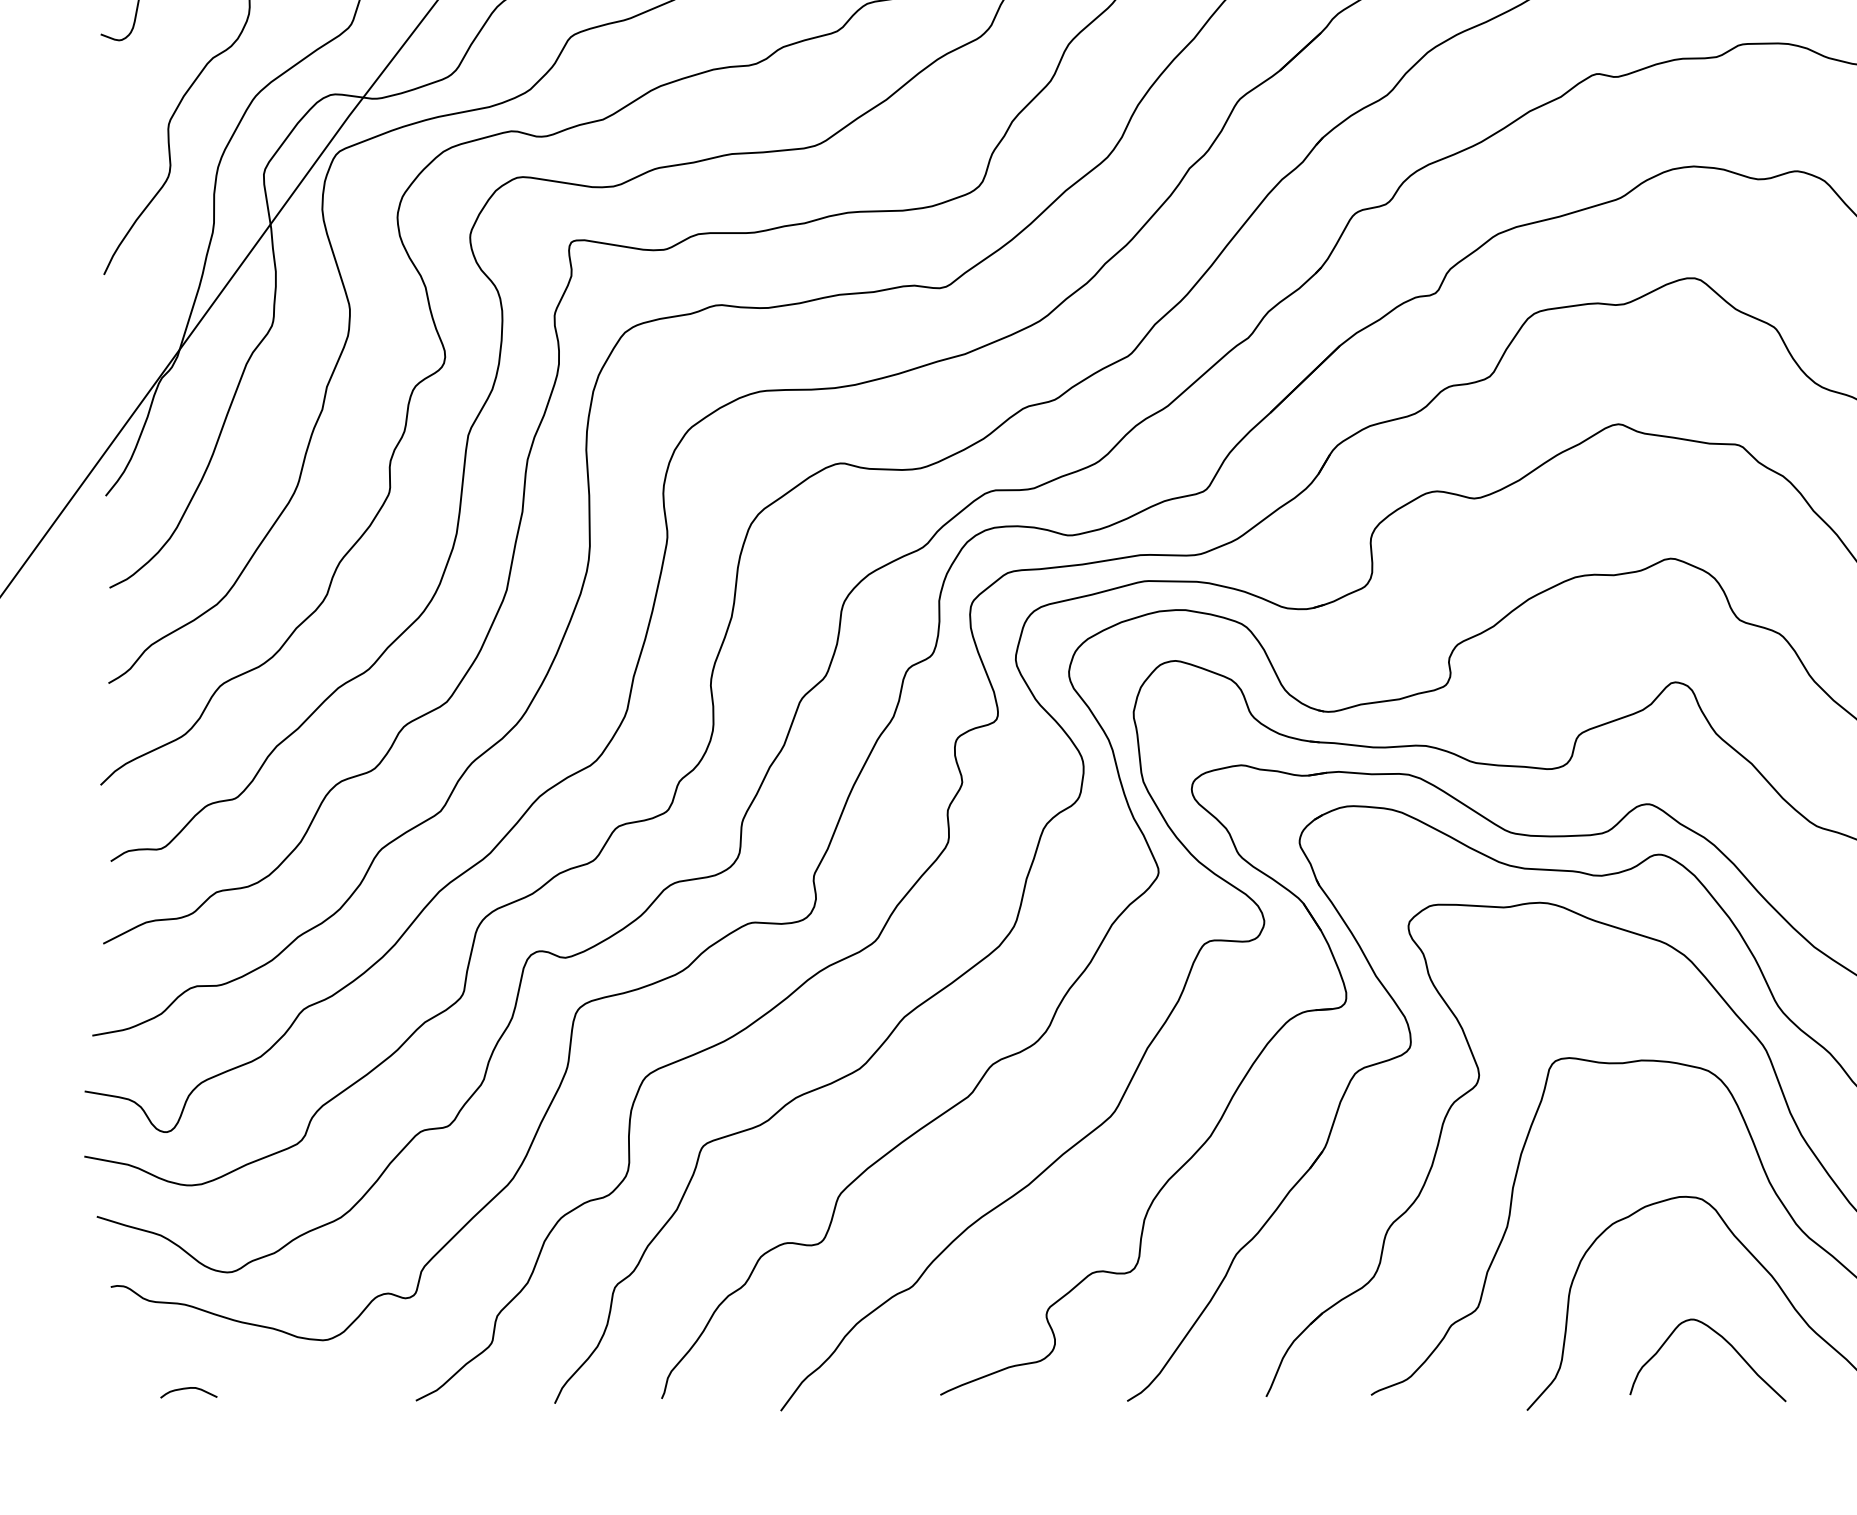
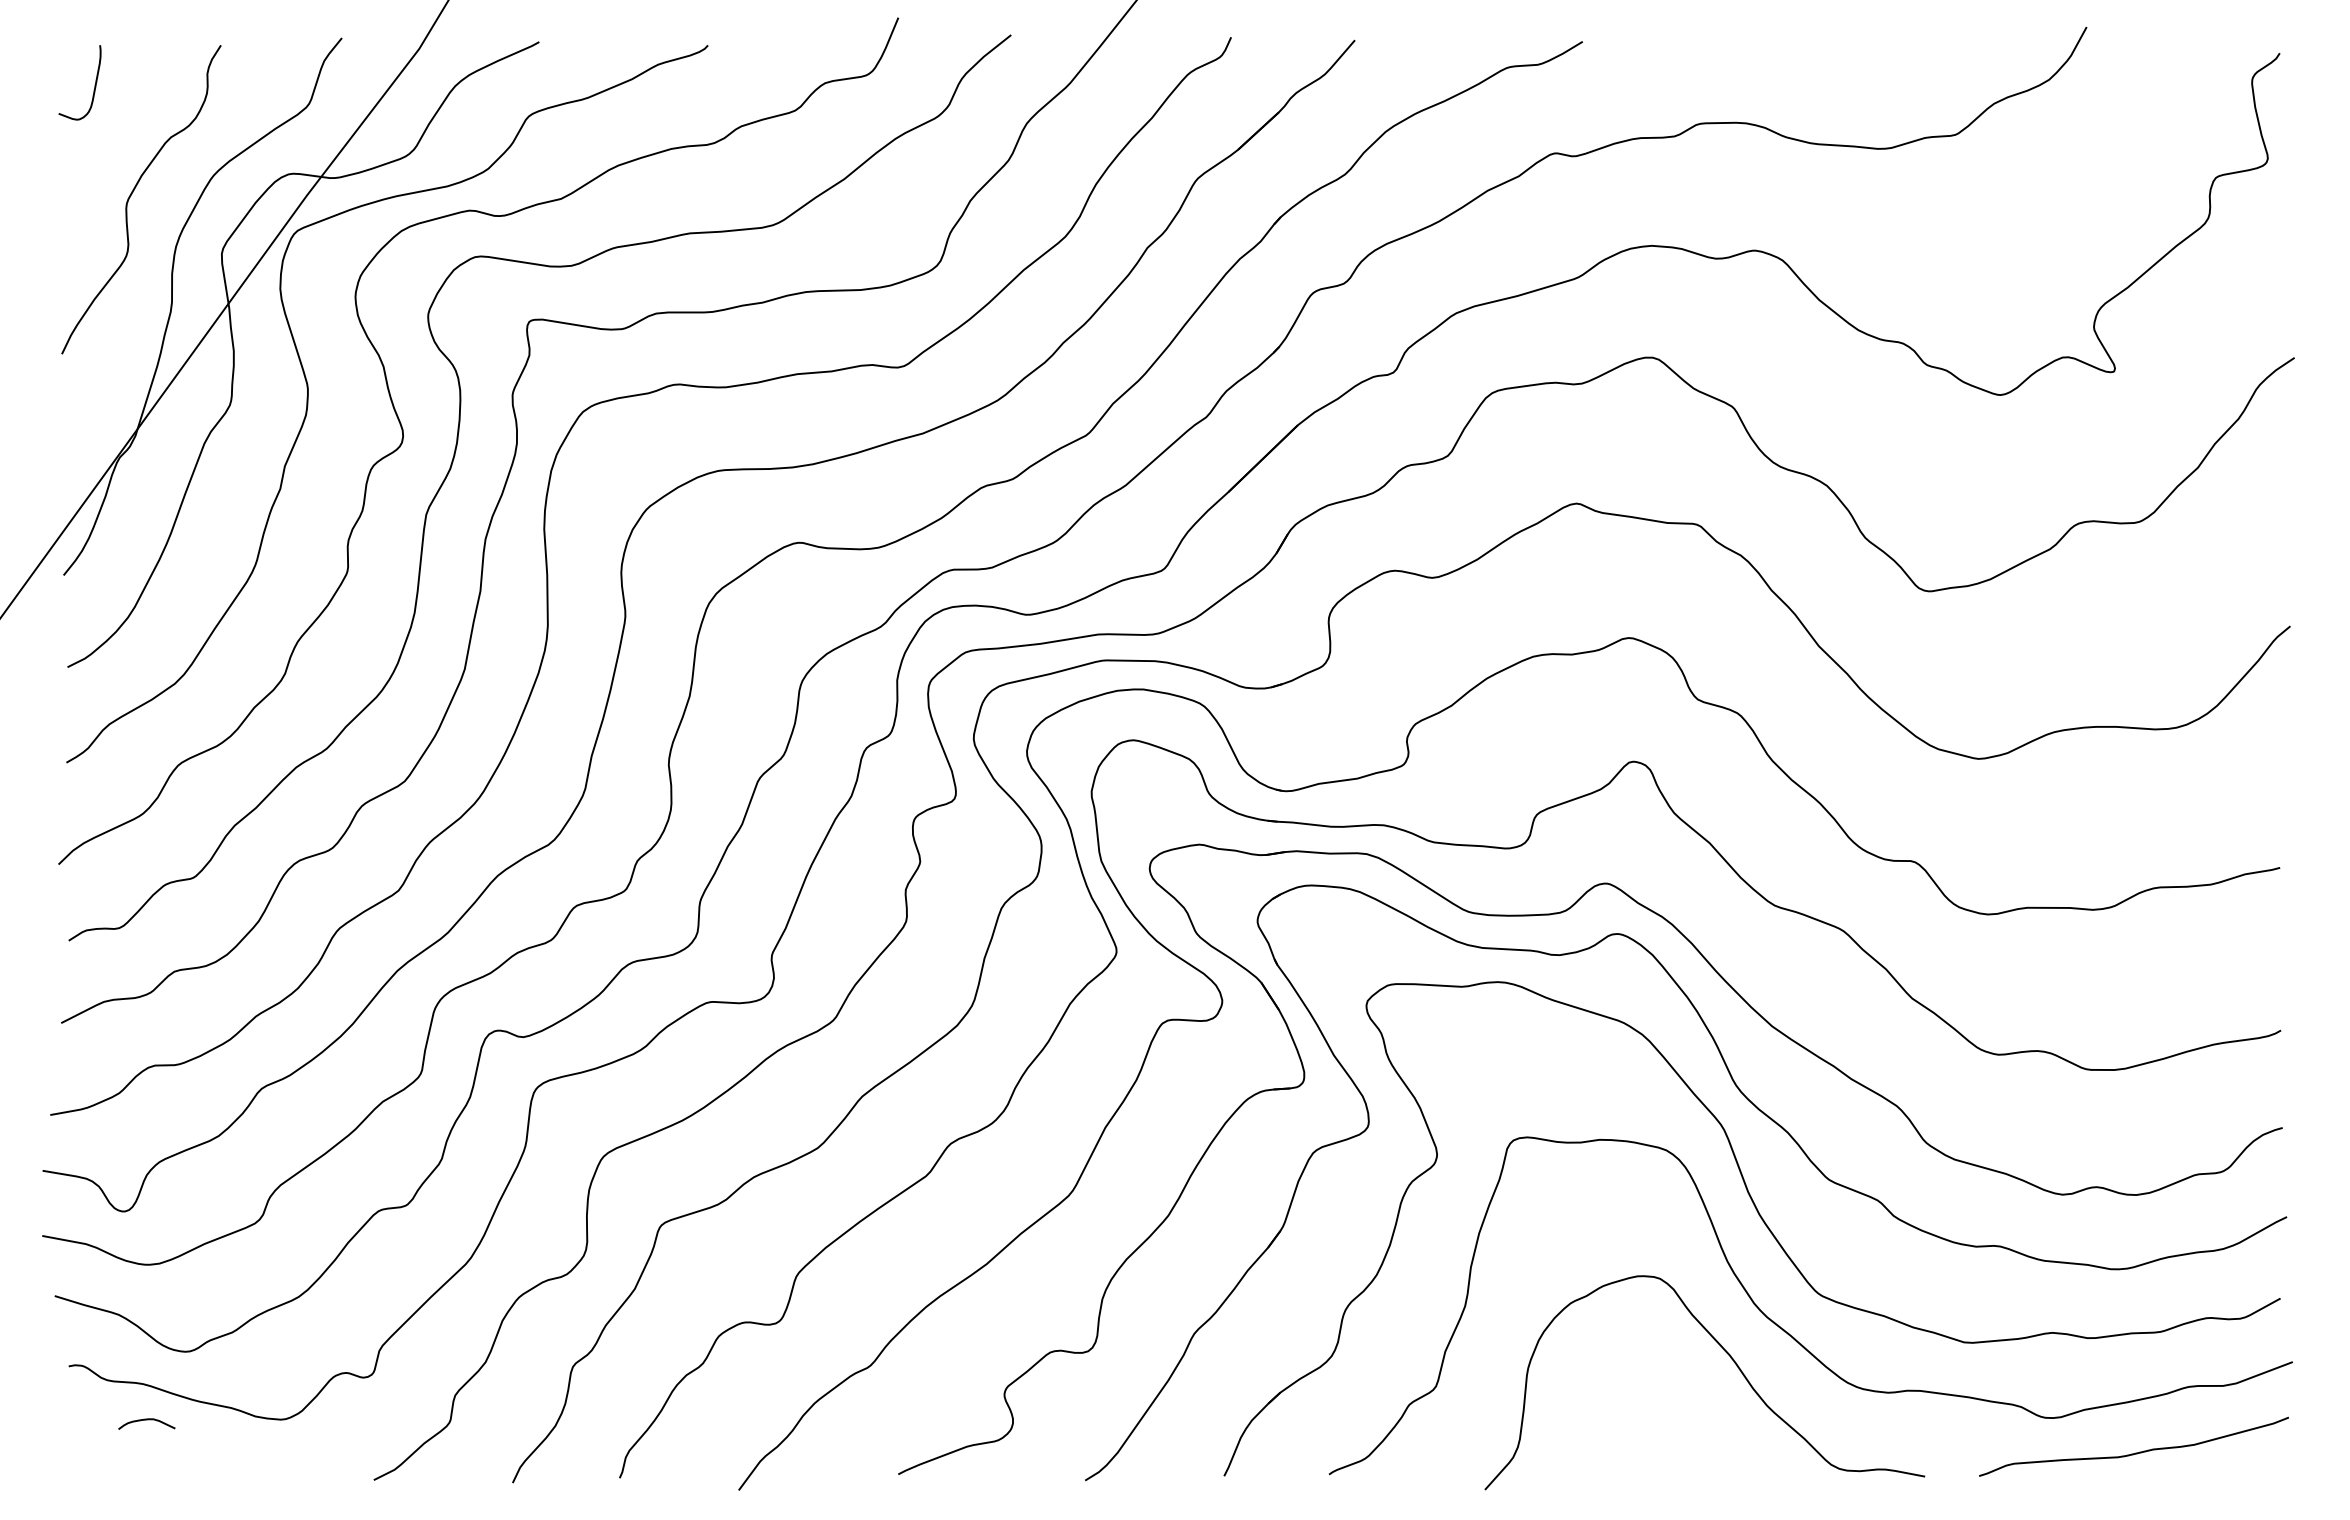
curve: (1725, 1341) -> (1683, 1420), removed
curve: (188, 1389) -> (146, 1420), moved

